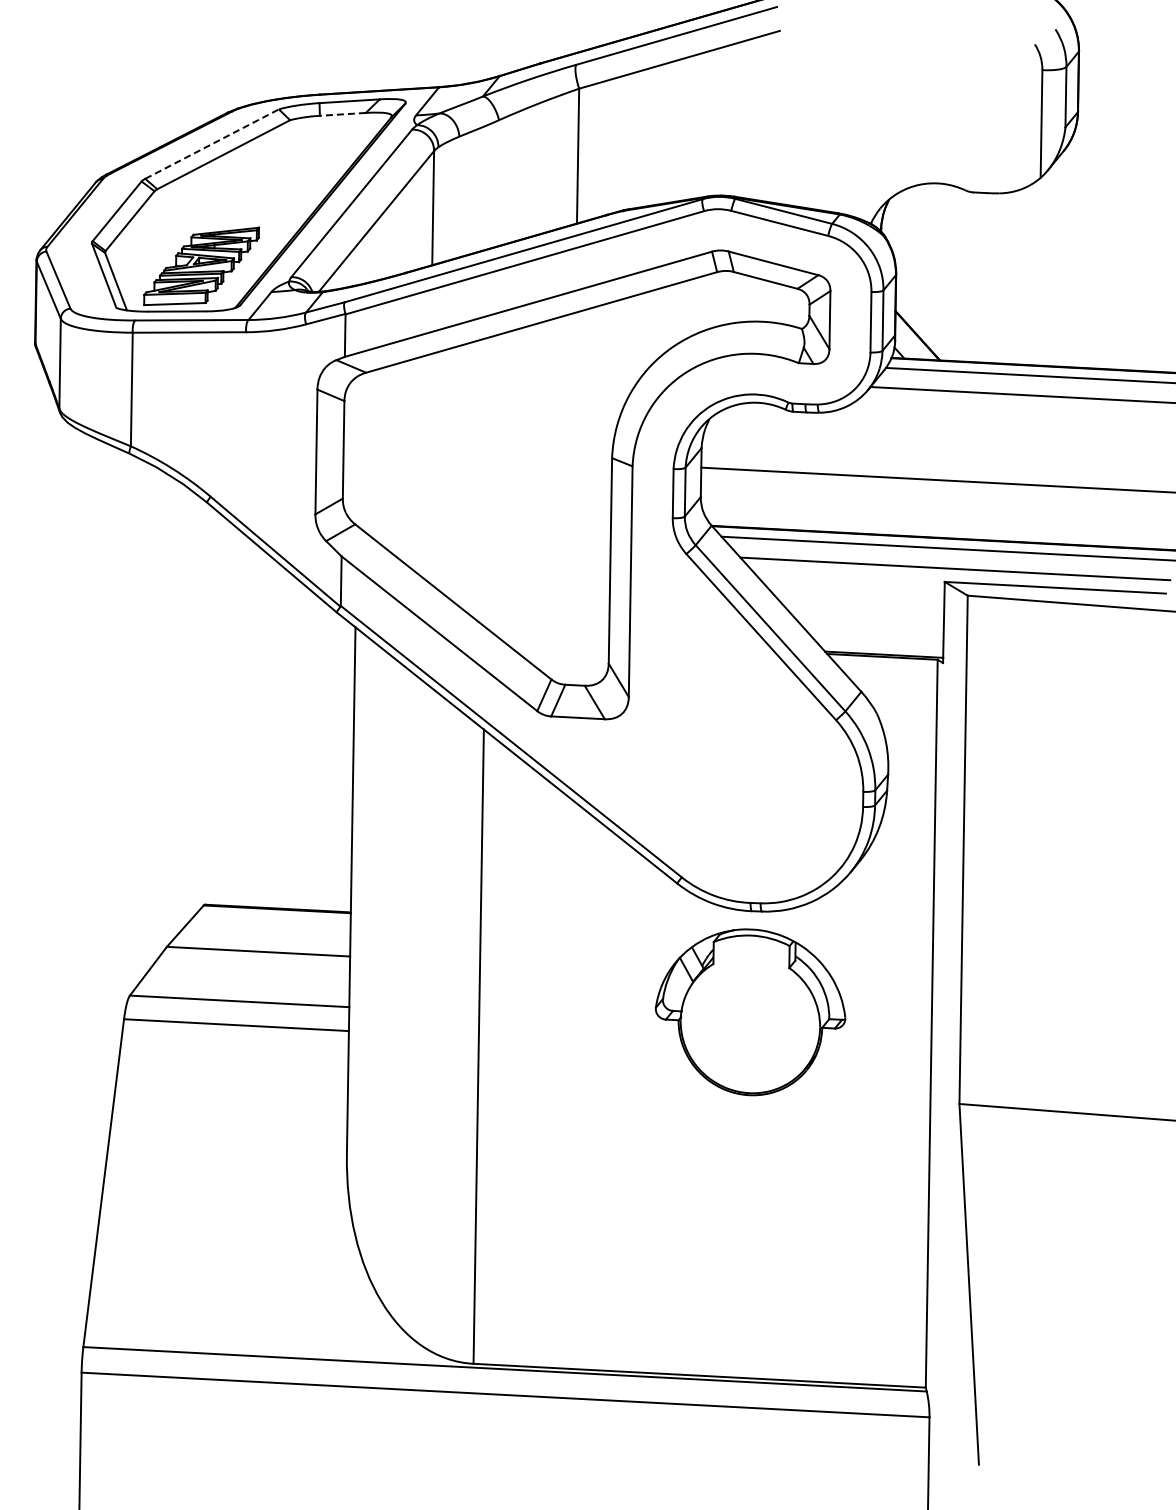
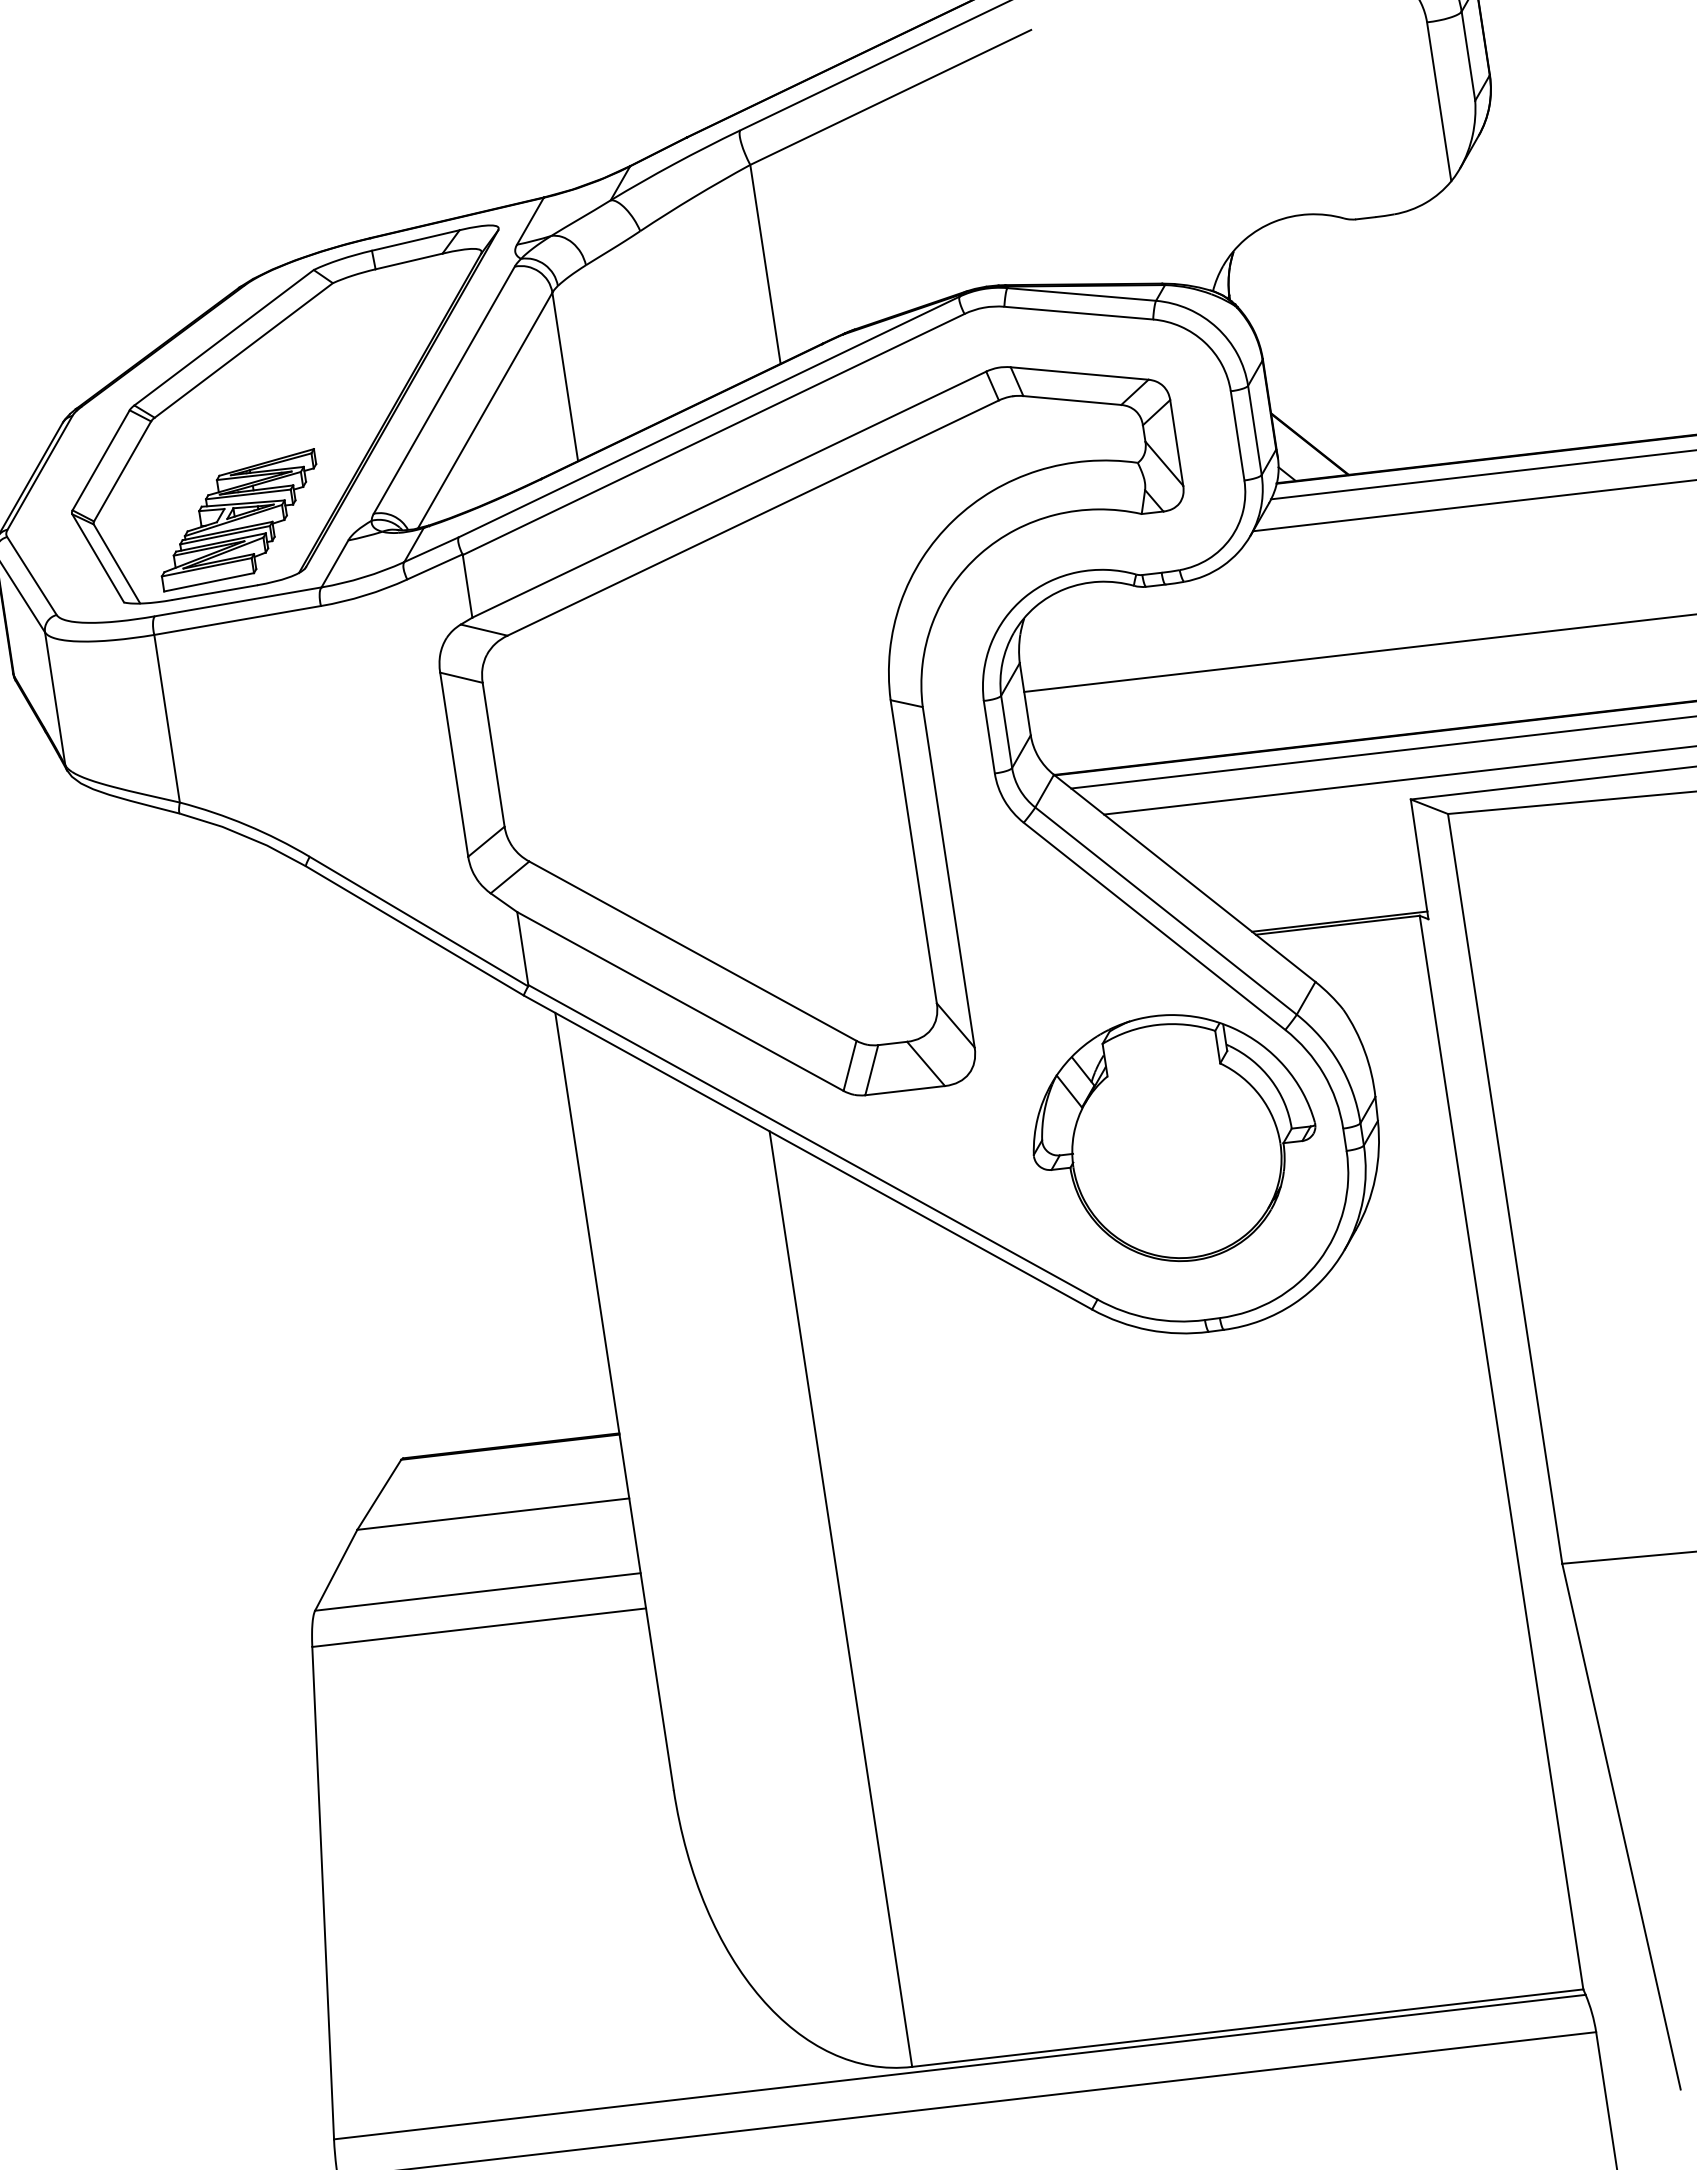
line: (342, 114) -> (408, 261), dashed -> solid
line: (212, 143) -> (224, 336), dashed -> solid
part: (750, 1012) -> (1174, 1138), moved

